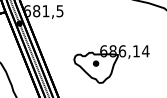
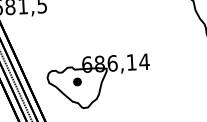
part: (111, 64) -> (98, 82), moved

